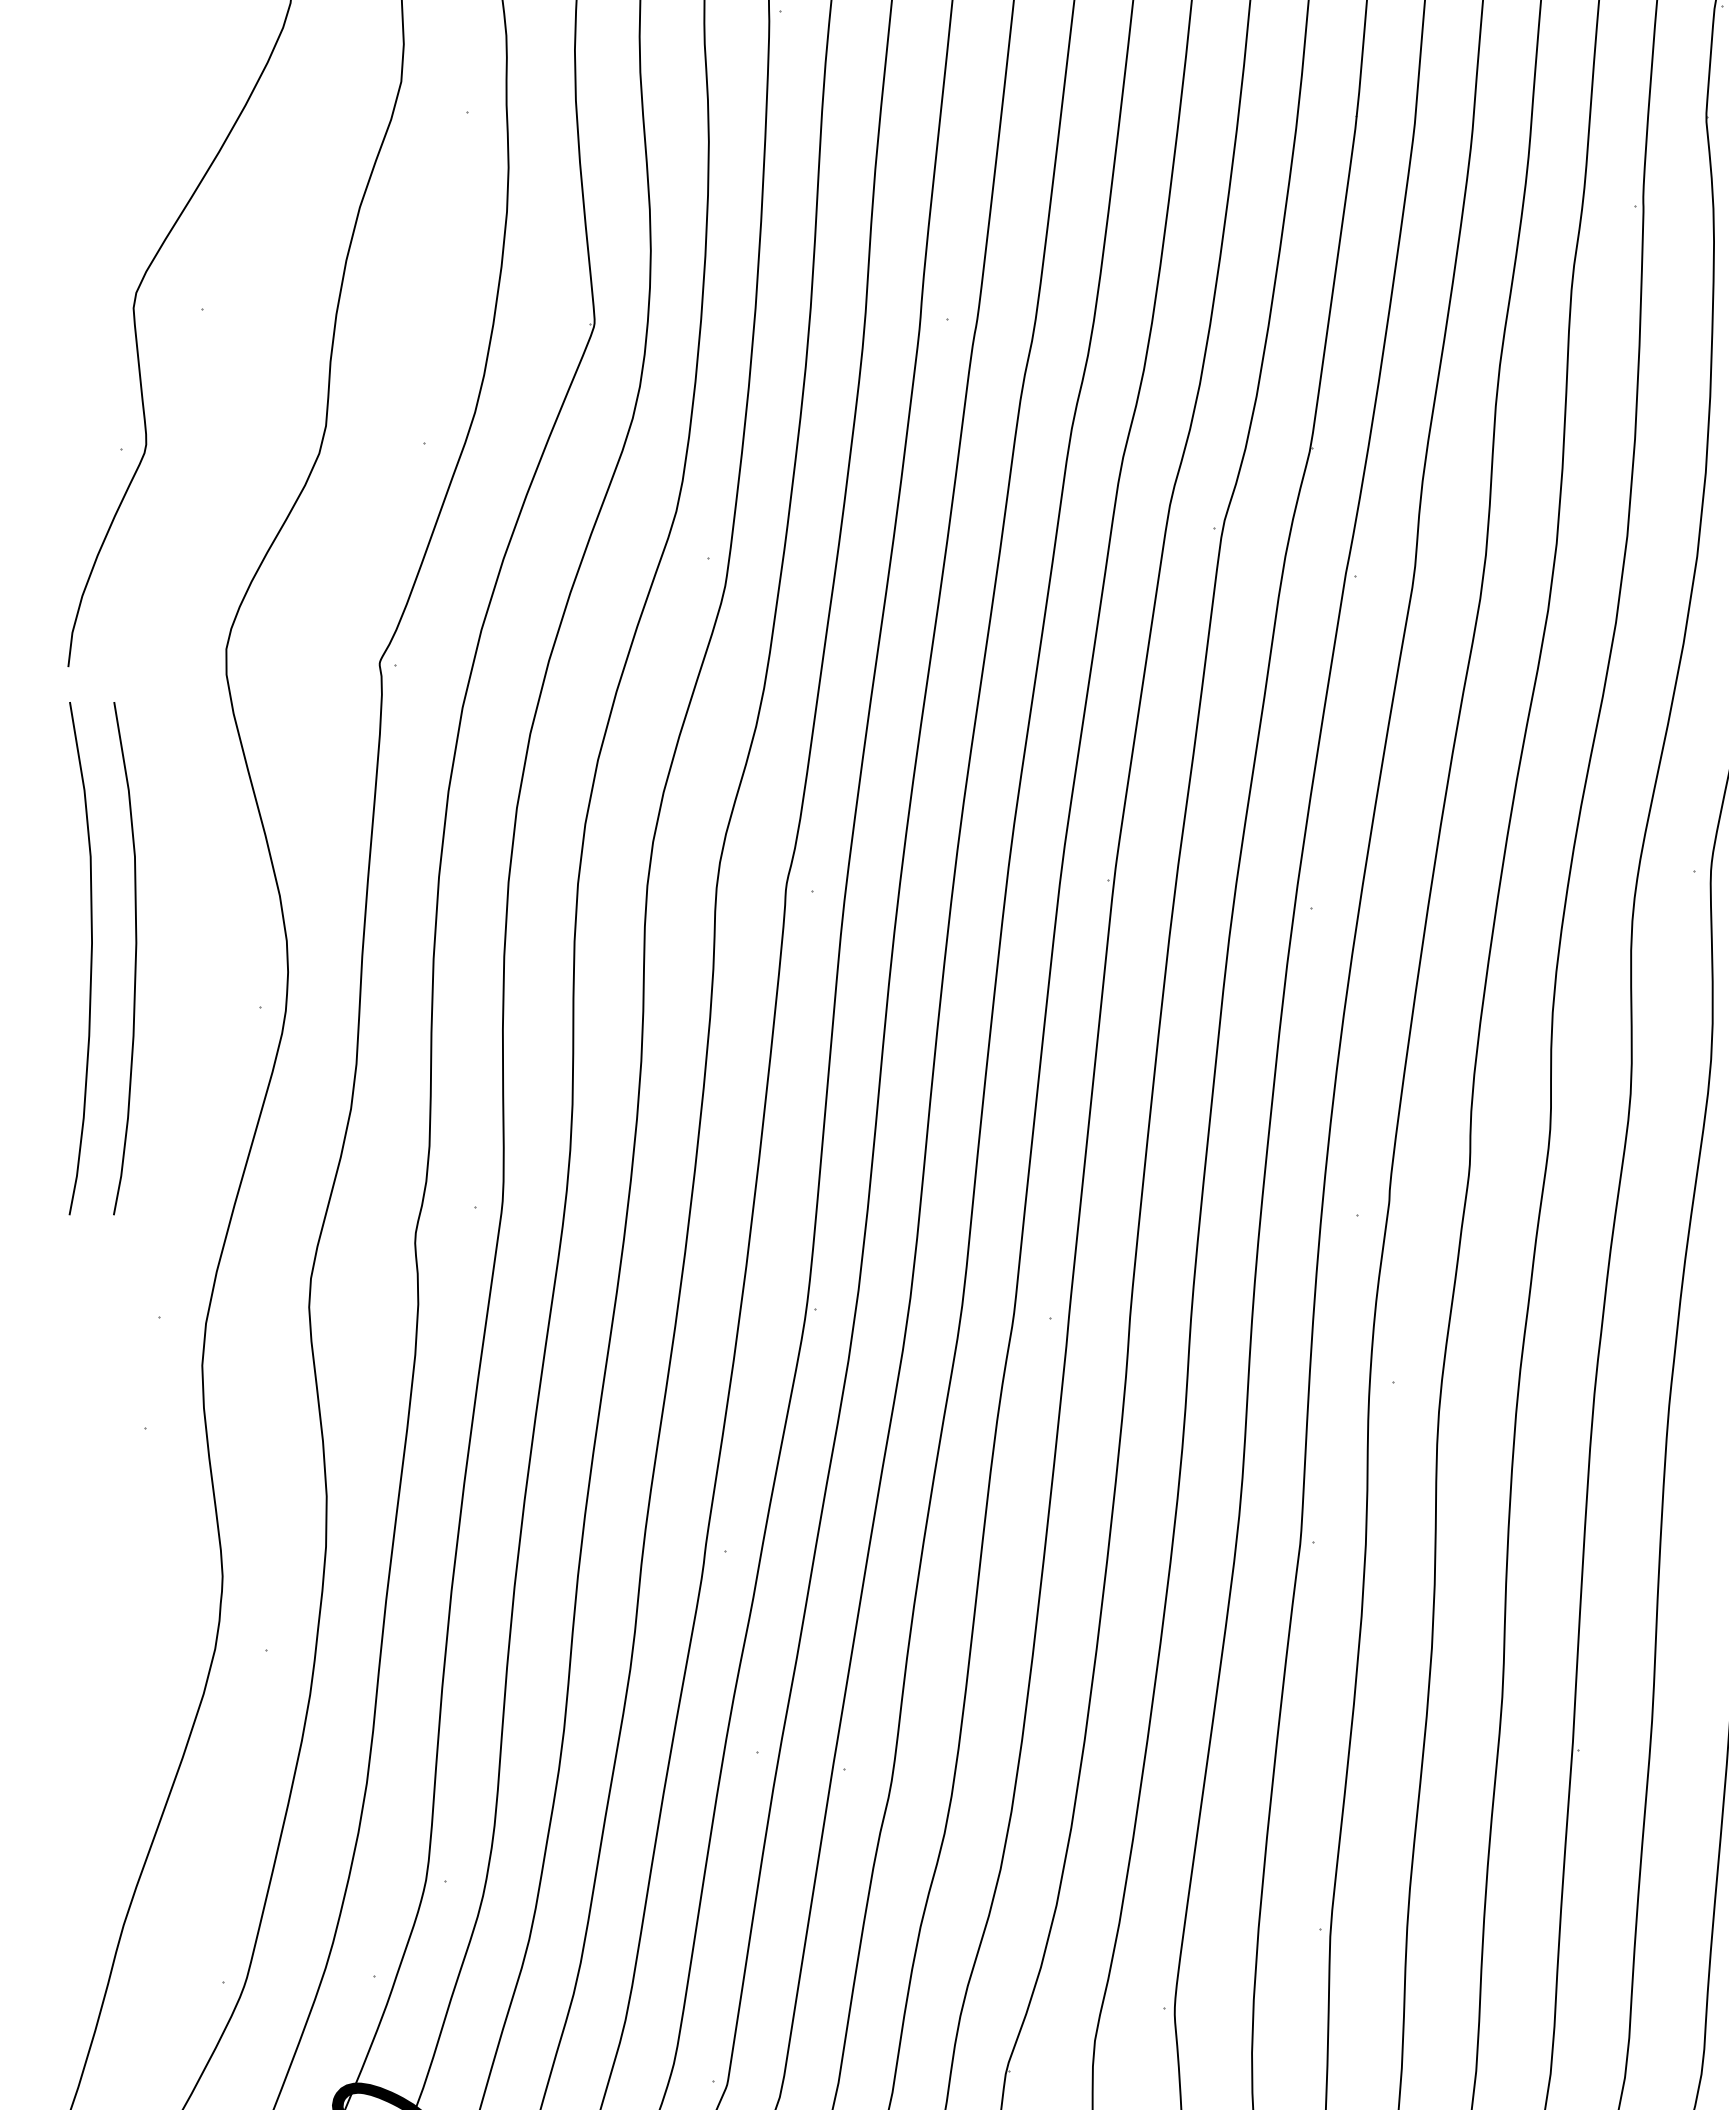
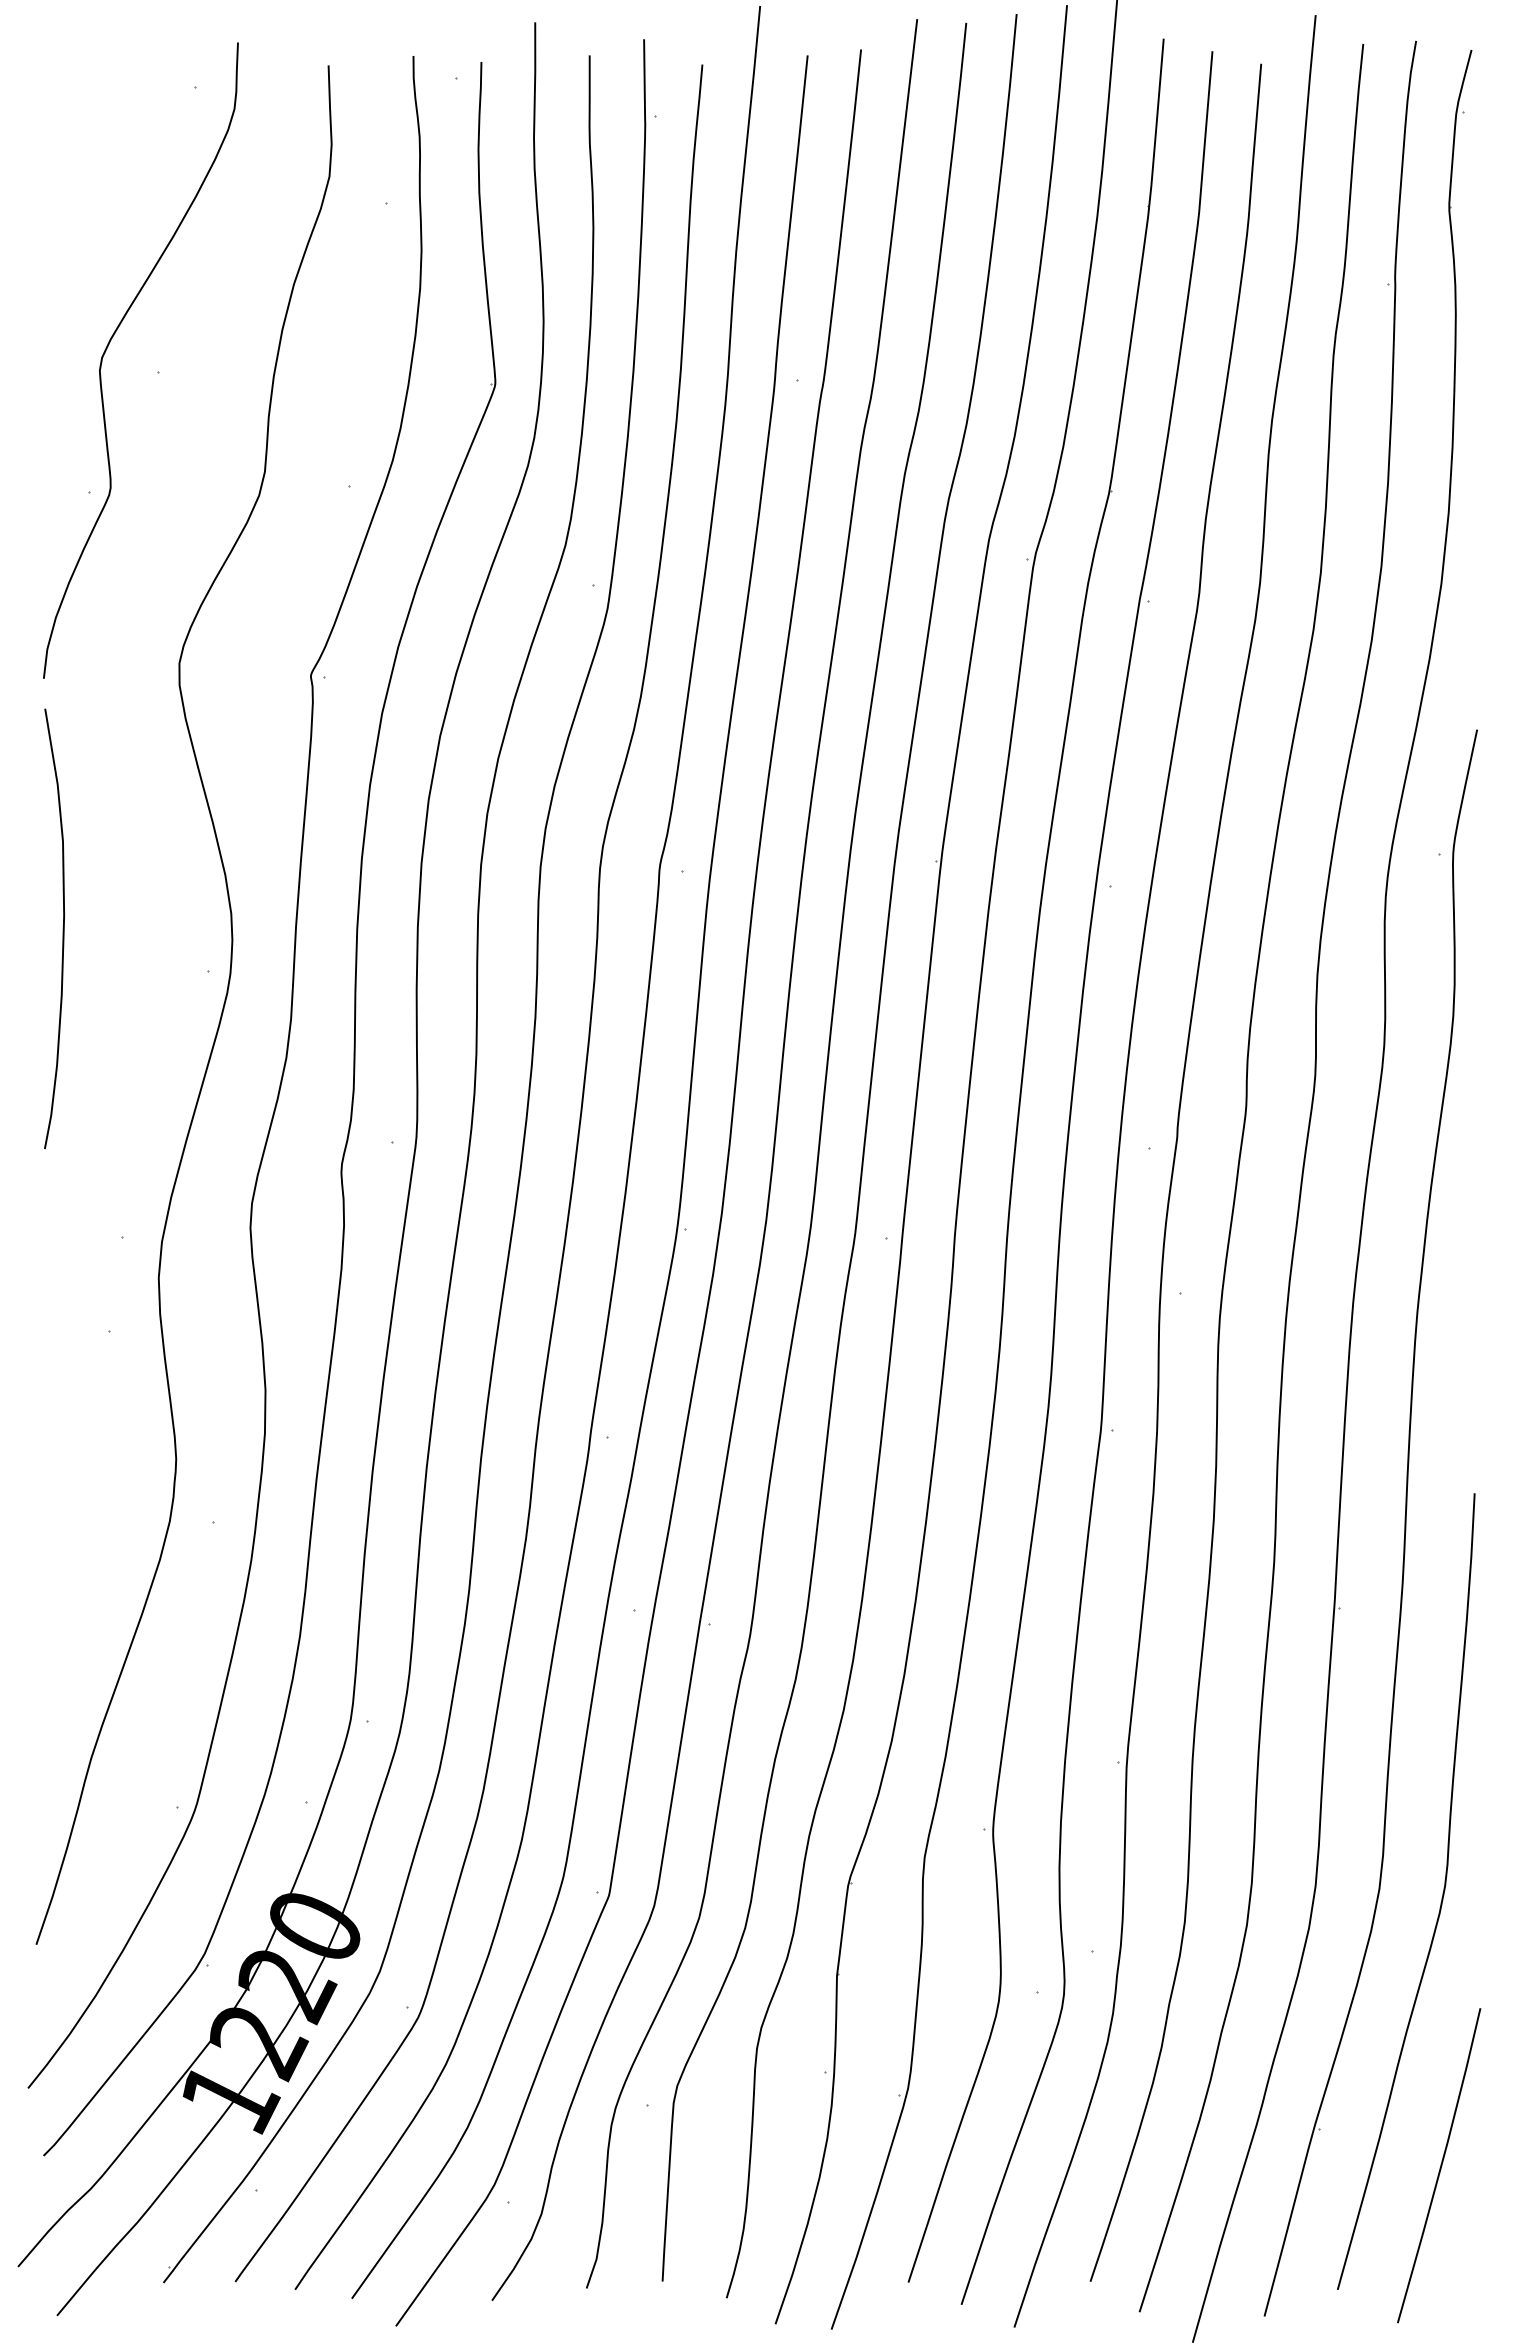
curve: (134, 958) -> (100, 928), removed

